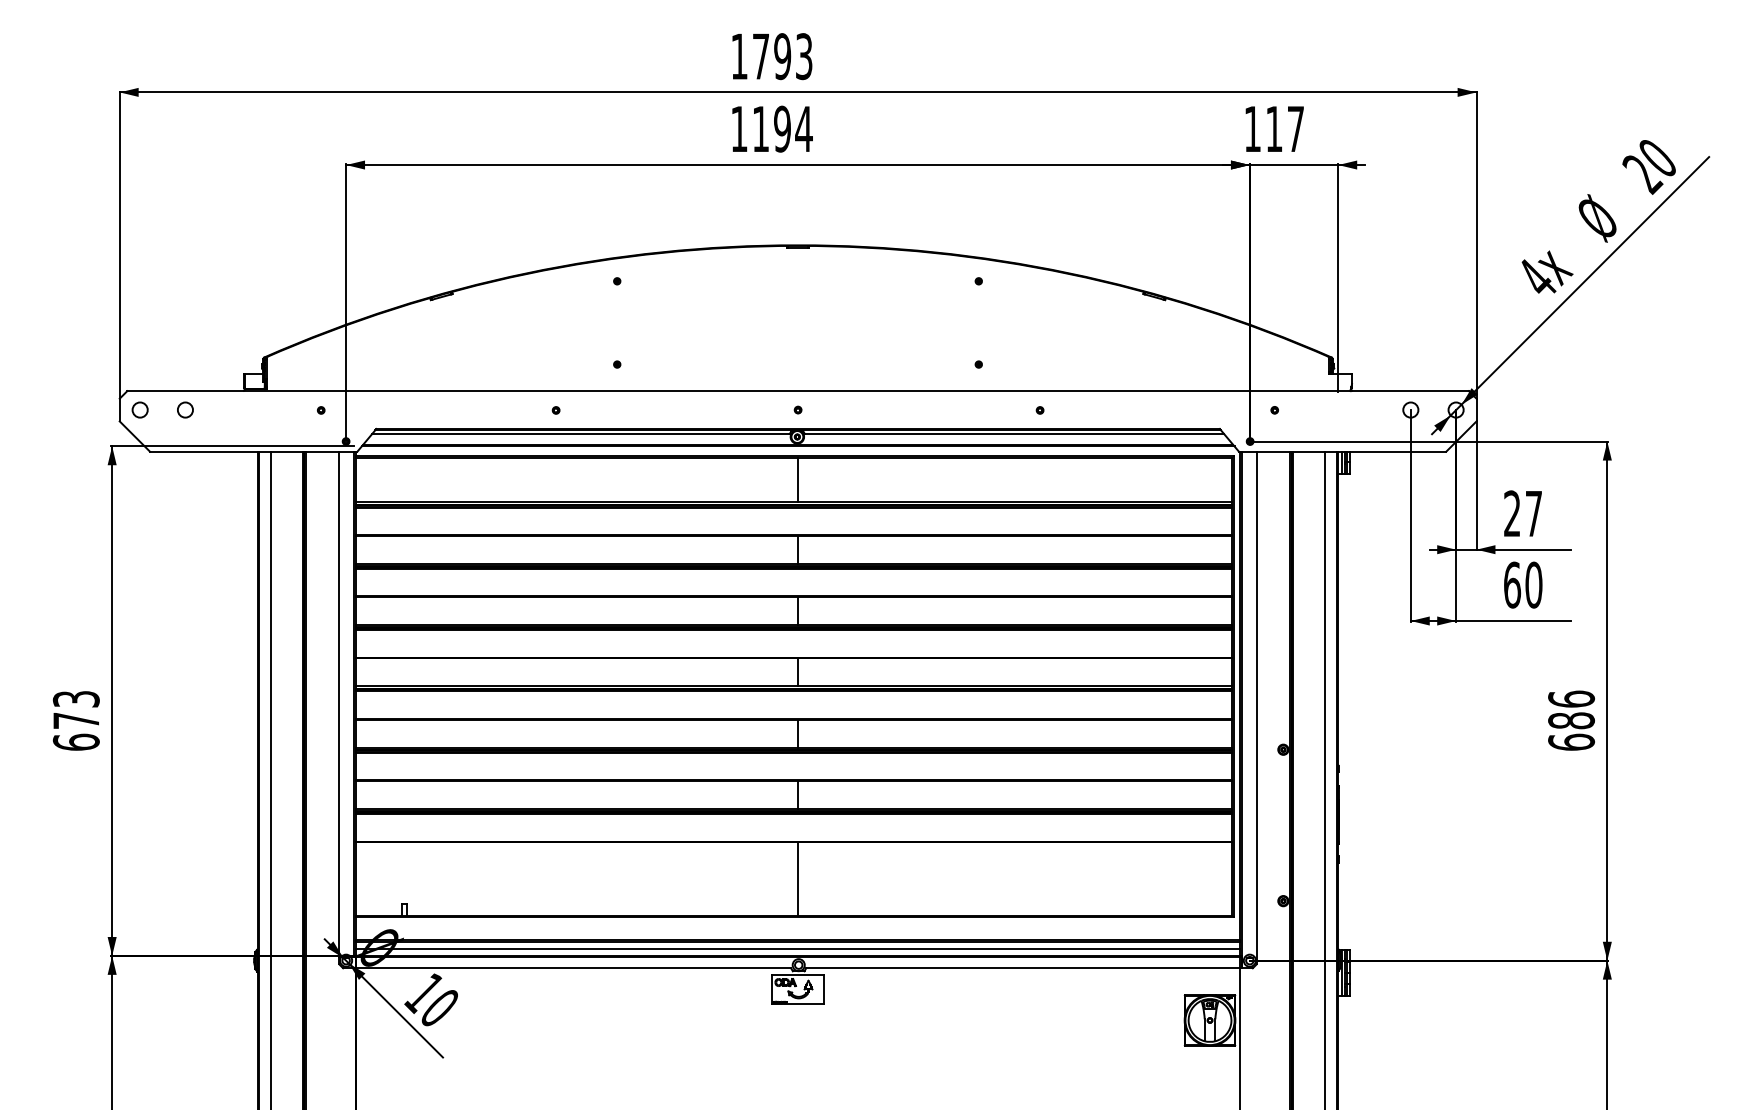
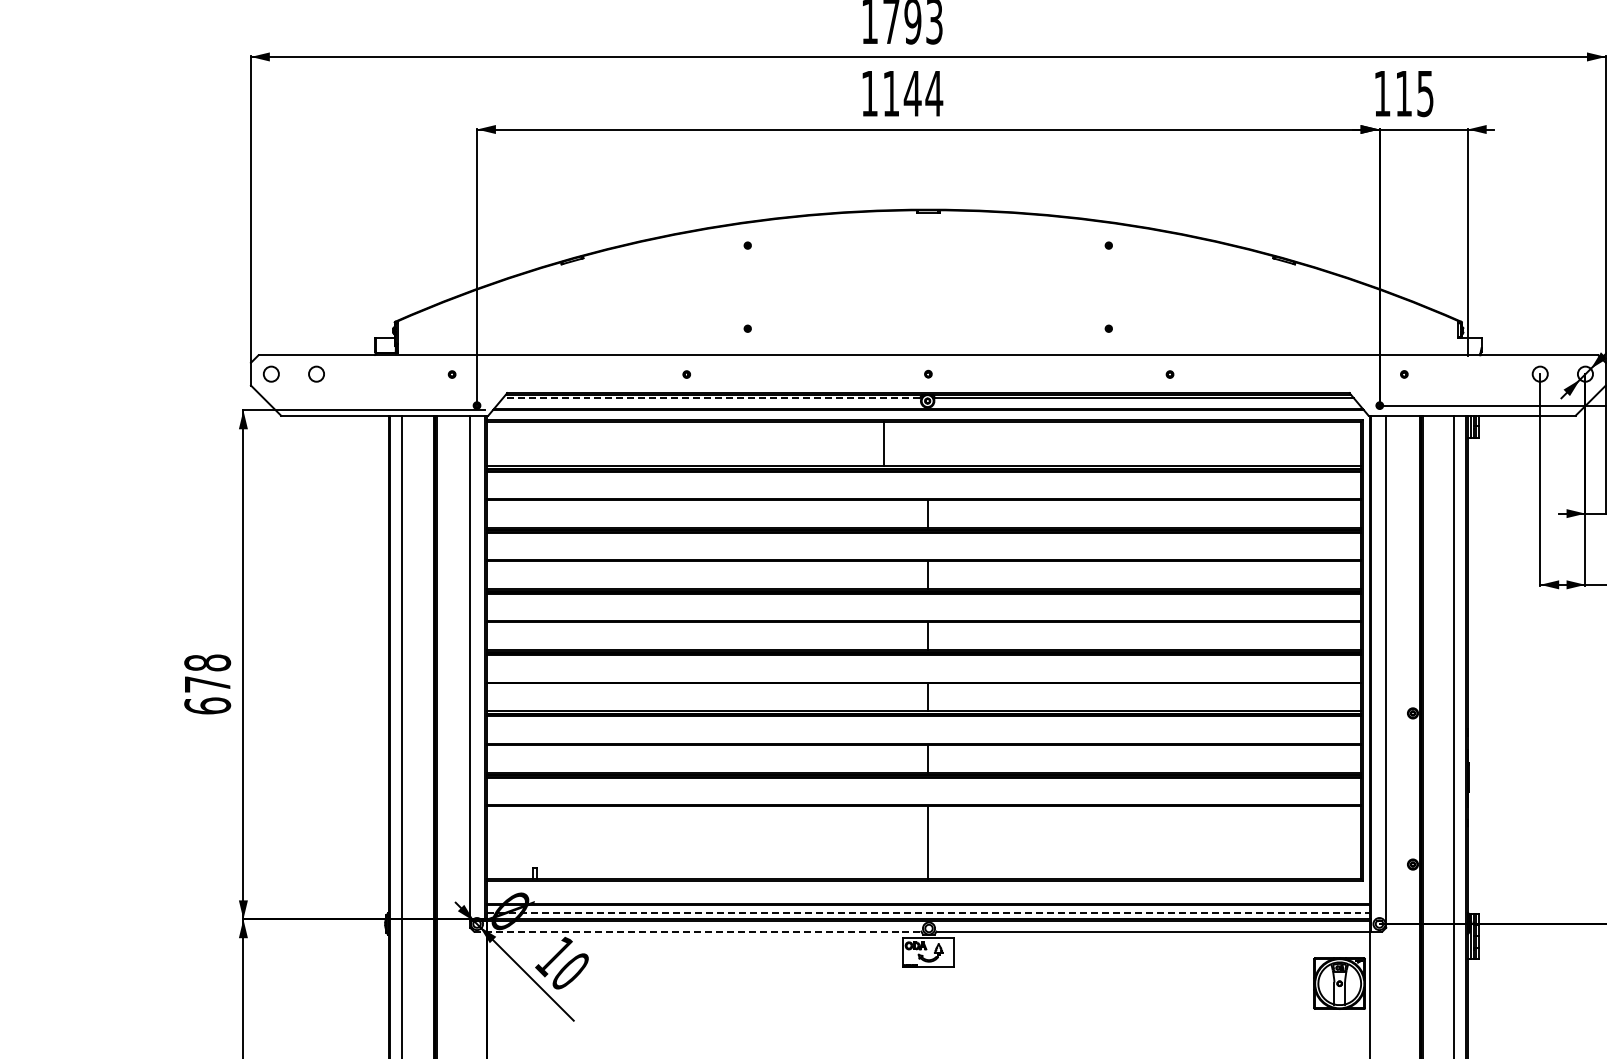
text: (782, 128) -> (912, 93), 1194 -> 1144
text: (1295, 129) -> (1425, 94), 117 -> 115
line: (580, 434) -> (711, 398), solid -> dashed
line: (797, 479) -> (883, 443), moved
text: (75, 698) -> (206, 662), 673 -> 678
line: (798, 949) -> (928, 912), solid -> dashed
line: (567, 968) -> (698, 931), solid -> dashed

